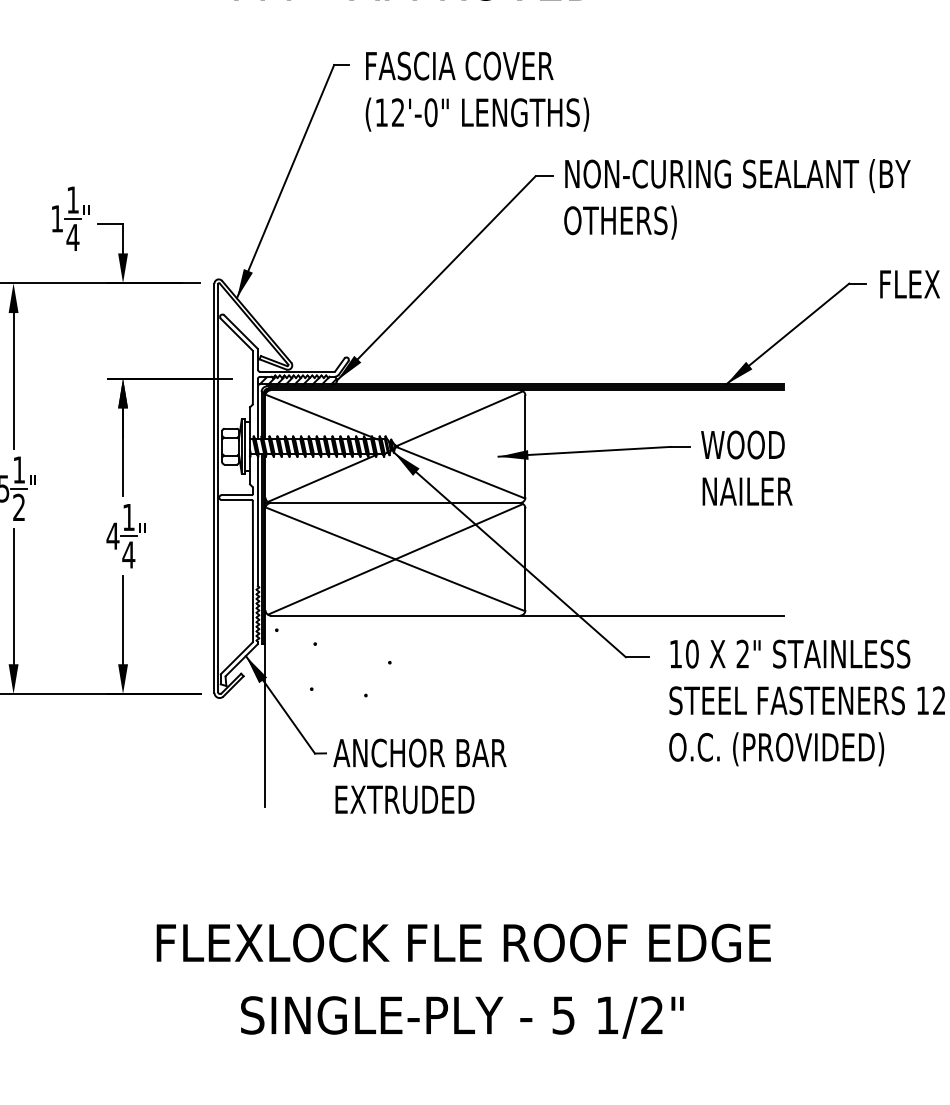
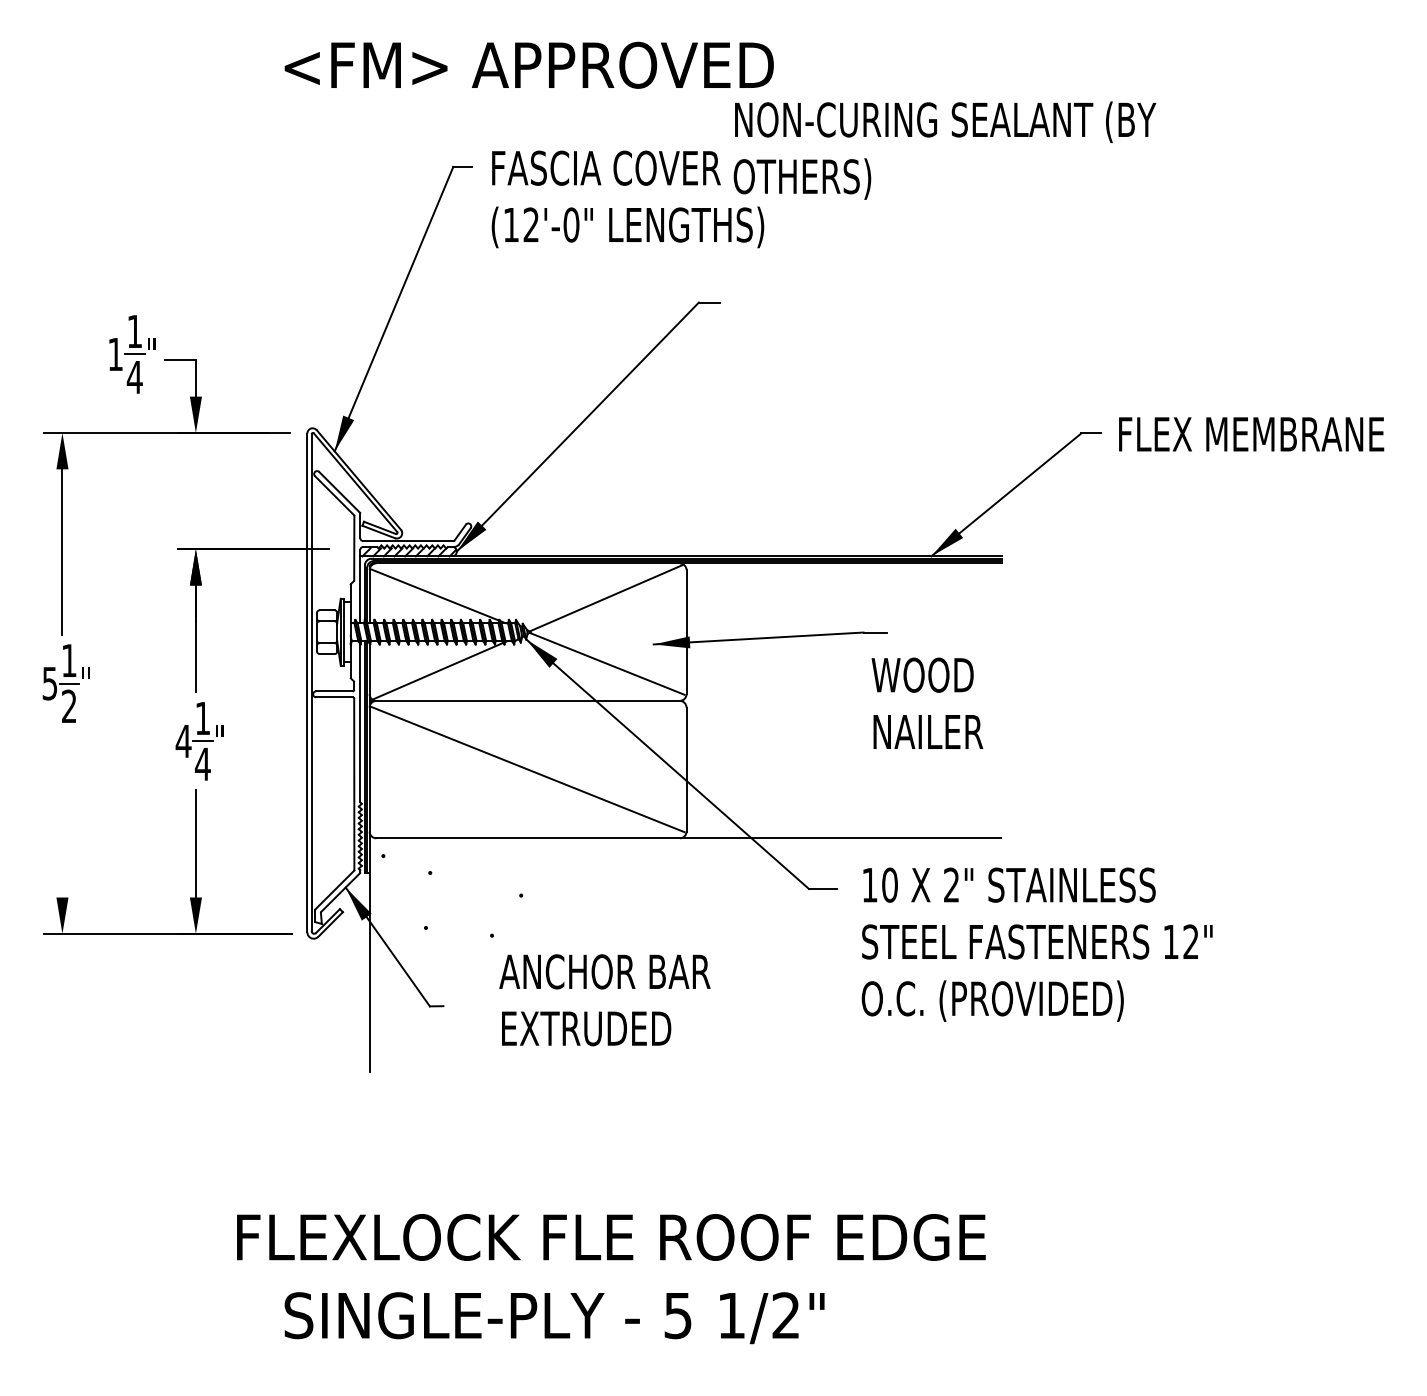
text: (737, 199) -> (944, 150), moved
text: (746, 467) -> (927, 702), moved
line: (395, 559) -> (527, 769), removed
line: (13, 596) -> (62, 814), removed
text: (419, 776) -> (604, 1000), moved
text: (462, 1017) -> (554, 1318), moved

